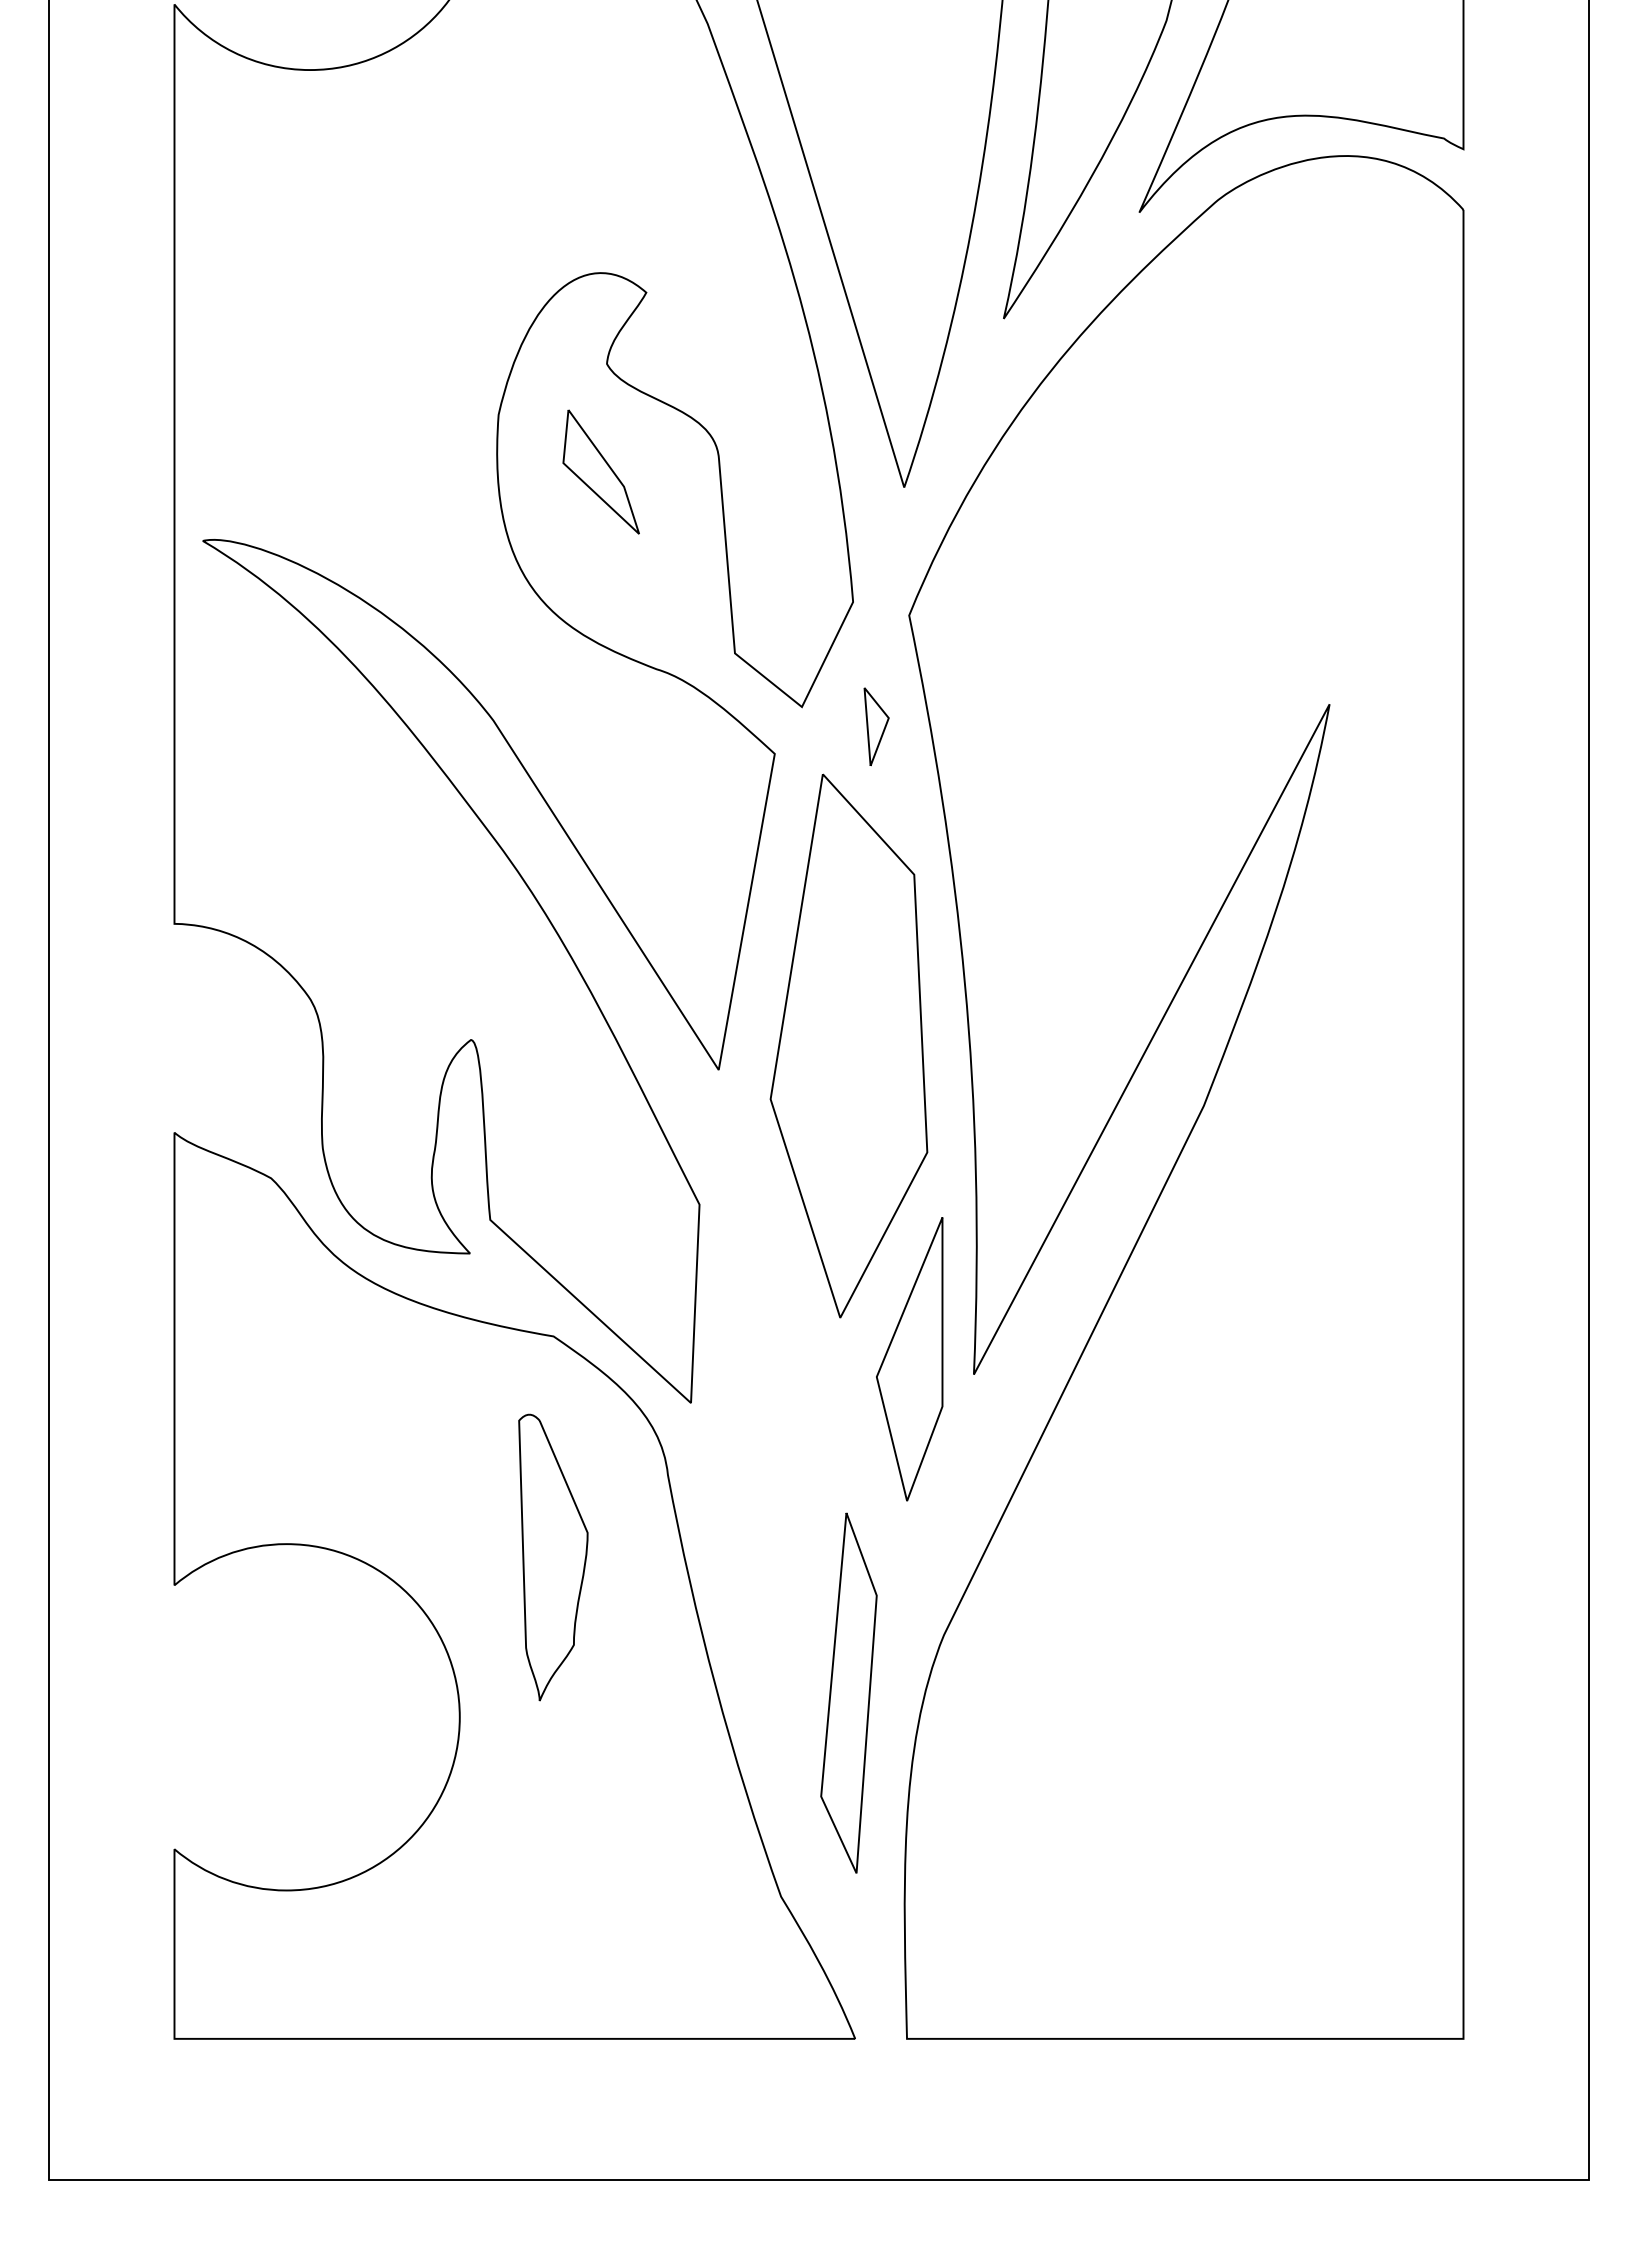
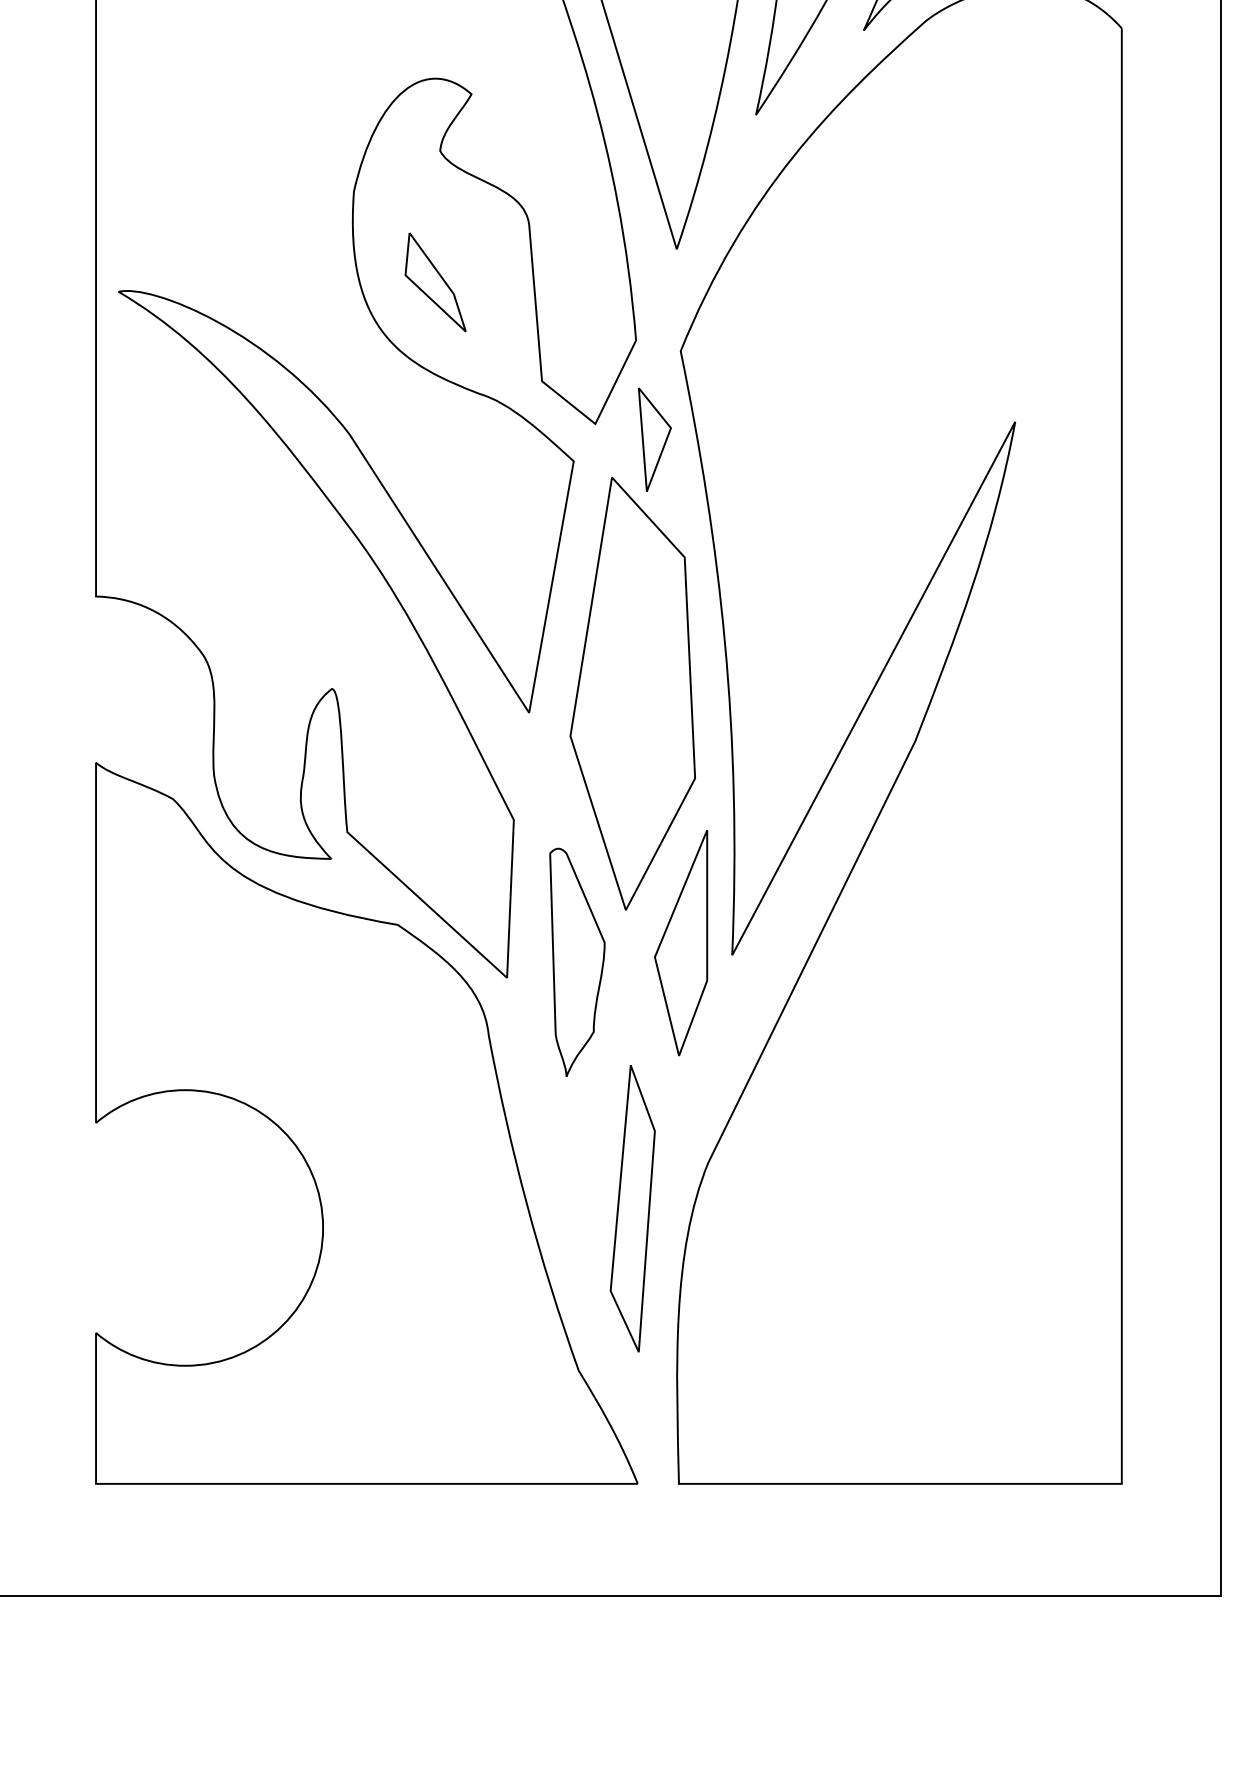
part: (600, 471) -> (435, 281), moved
part: (876, 726) -> (654, 439), size x1.67
part: (553, 1557) -> (577, 962), moved

